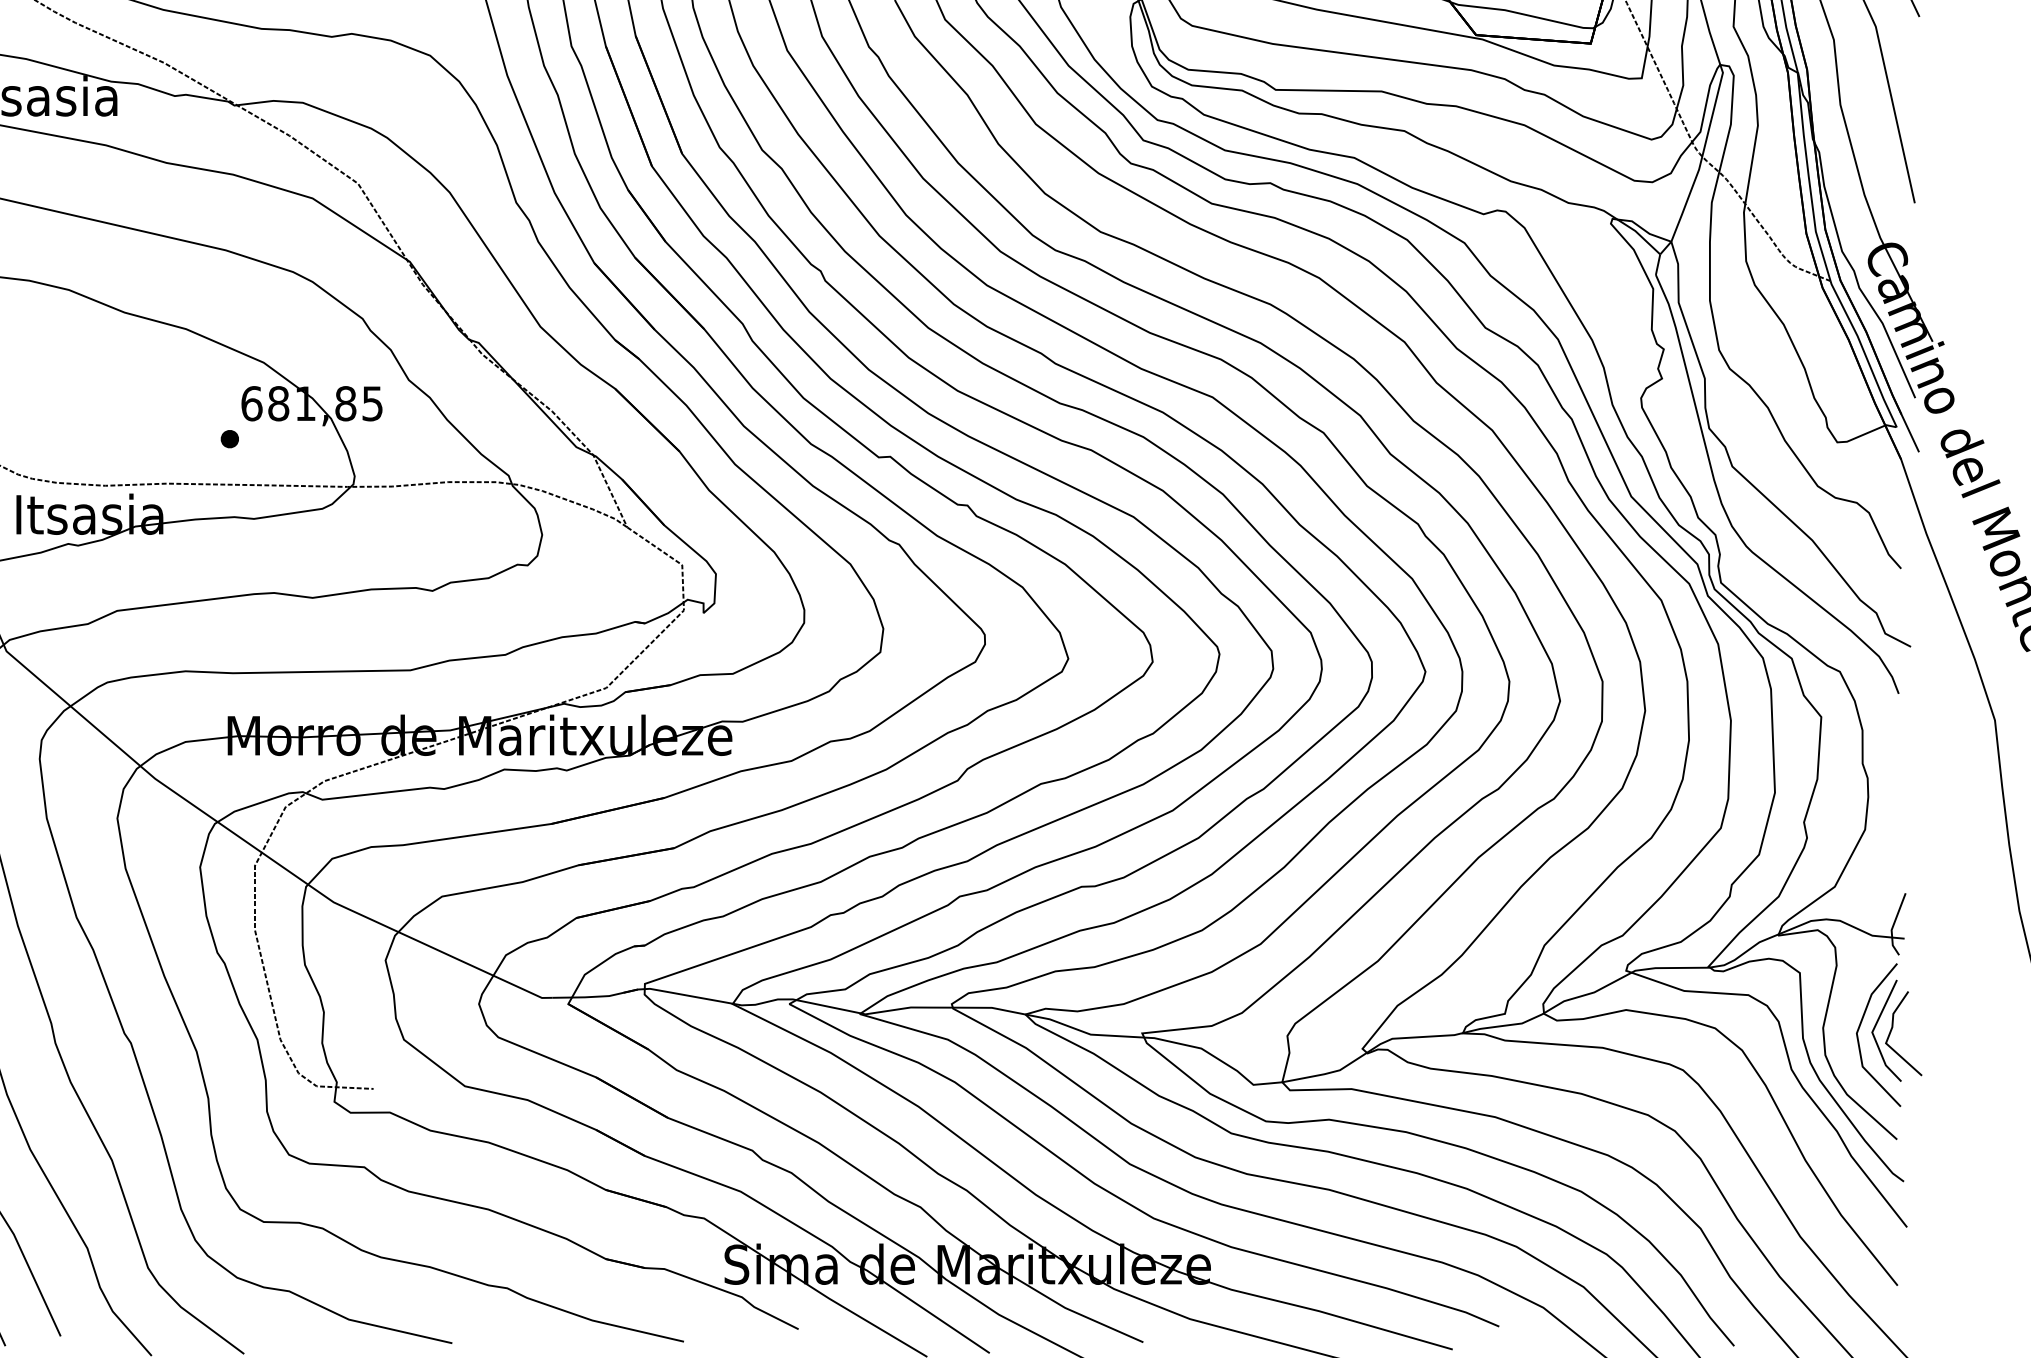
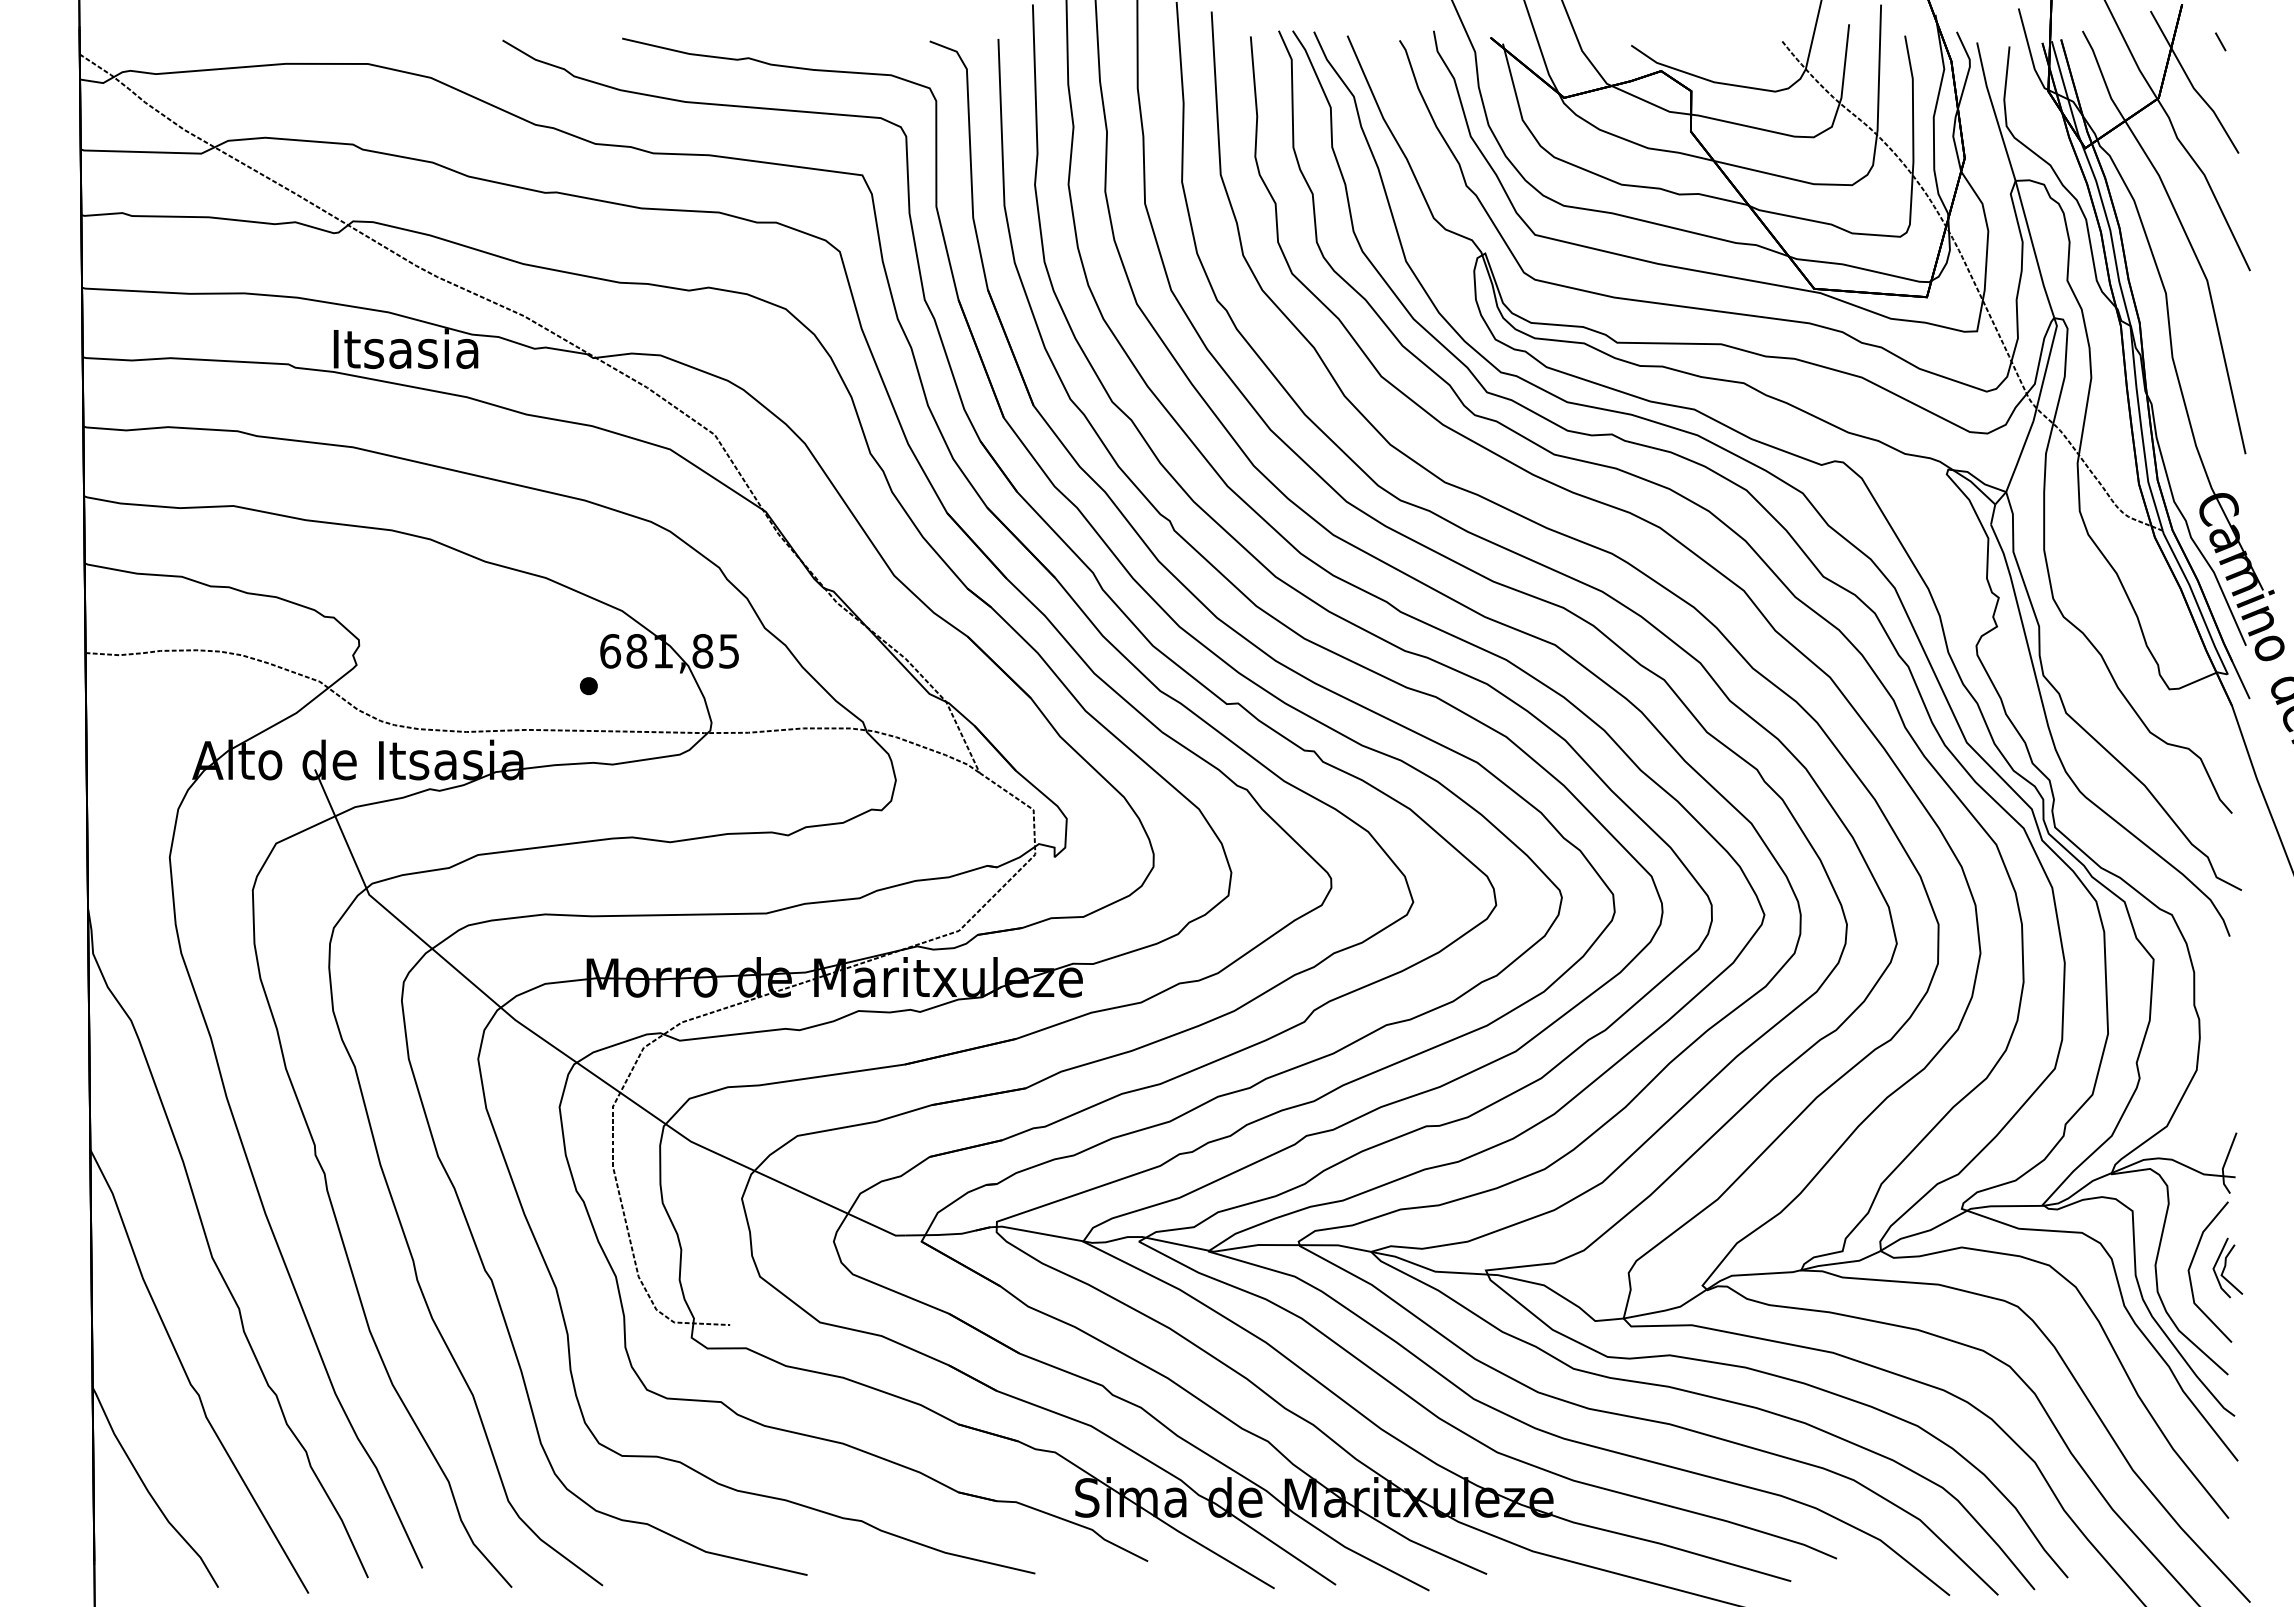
part: (1896, 1030) -> (2227, 1267), size x0.6

